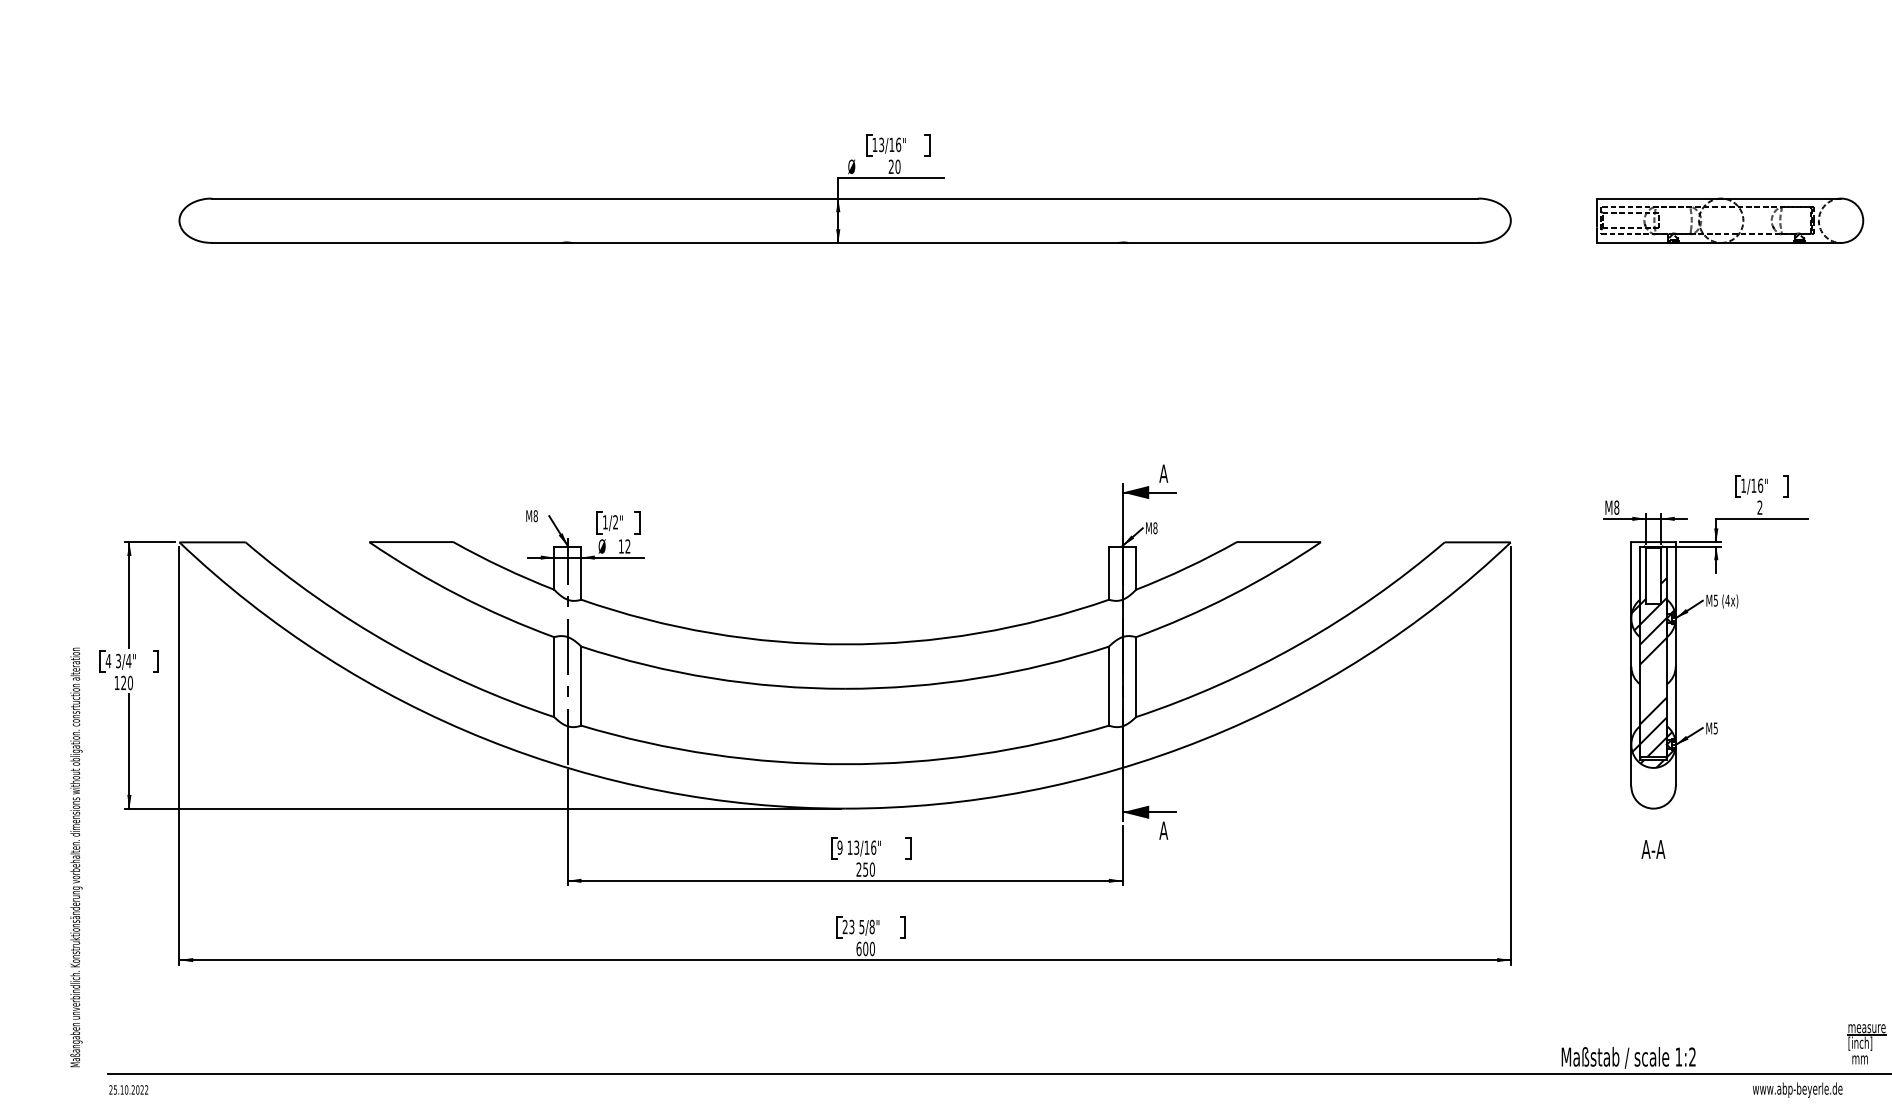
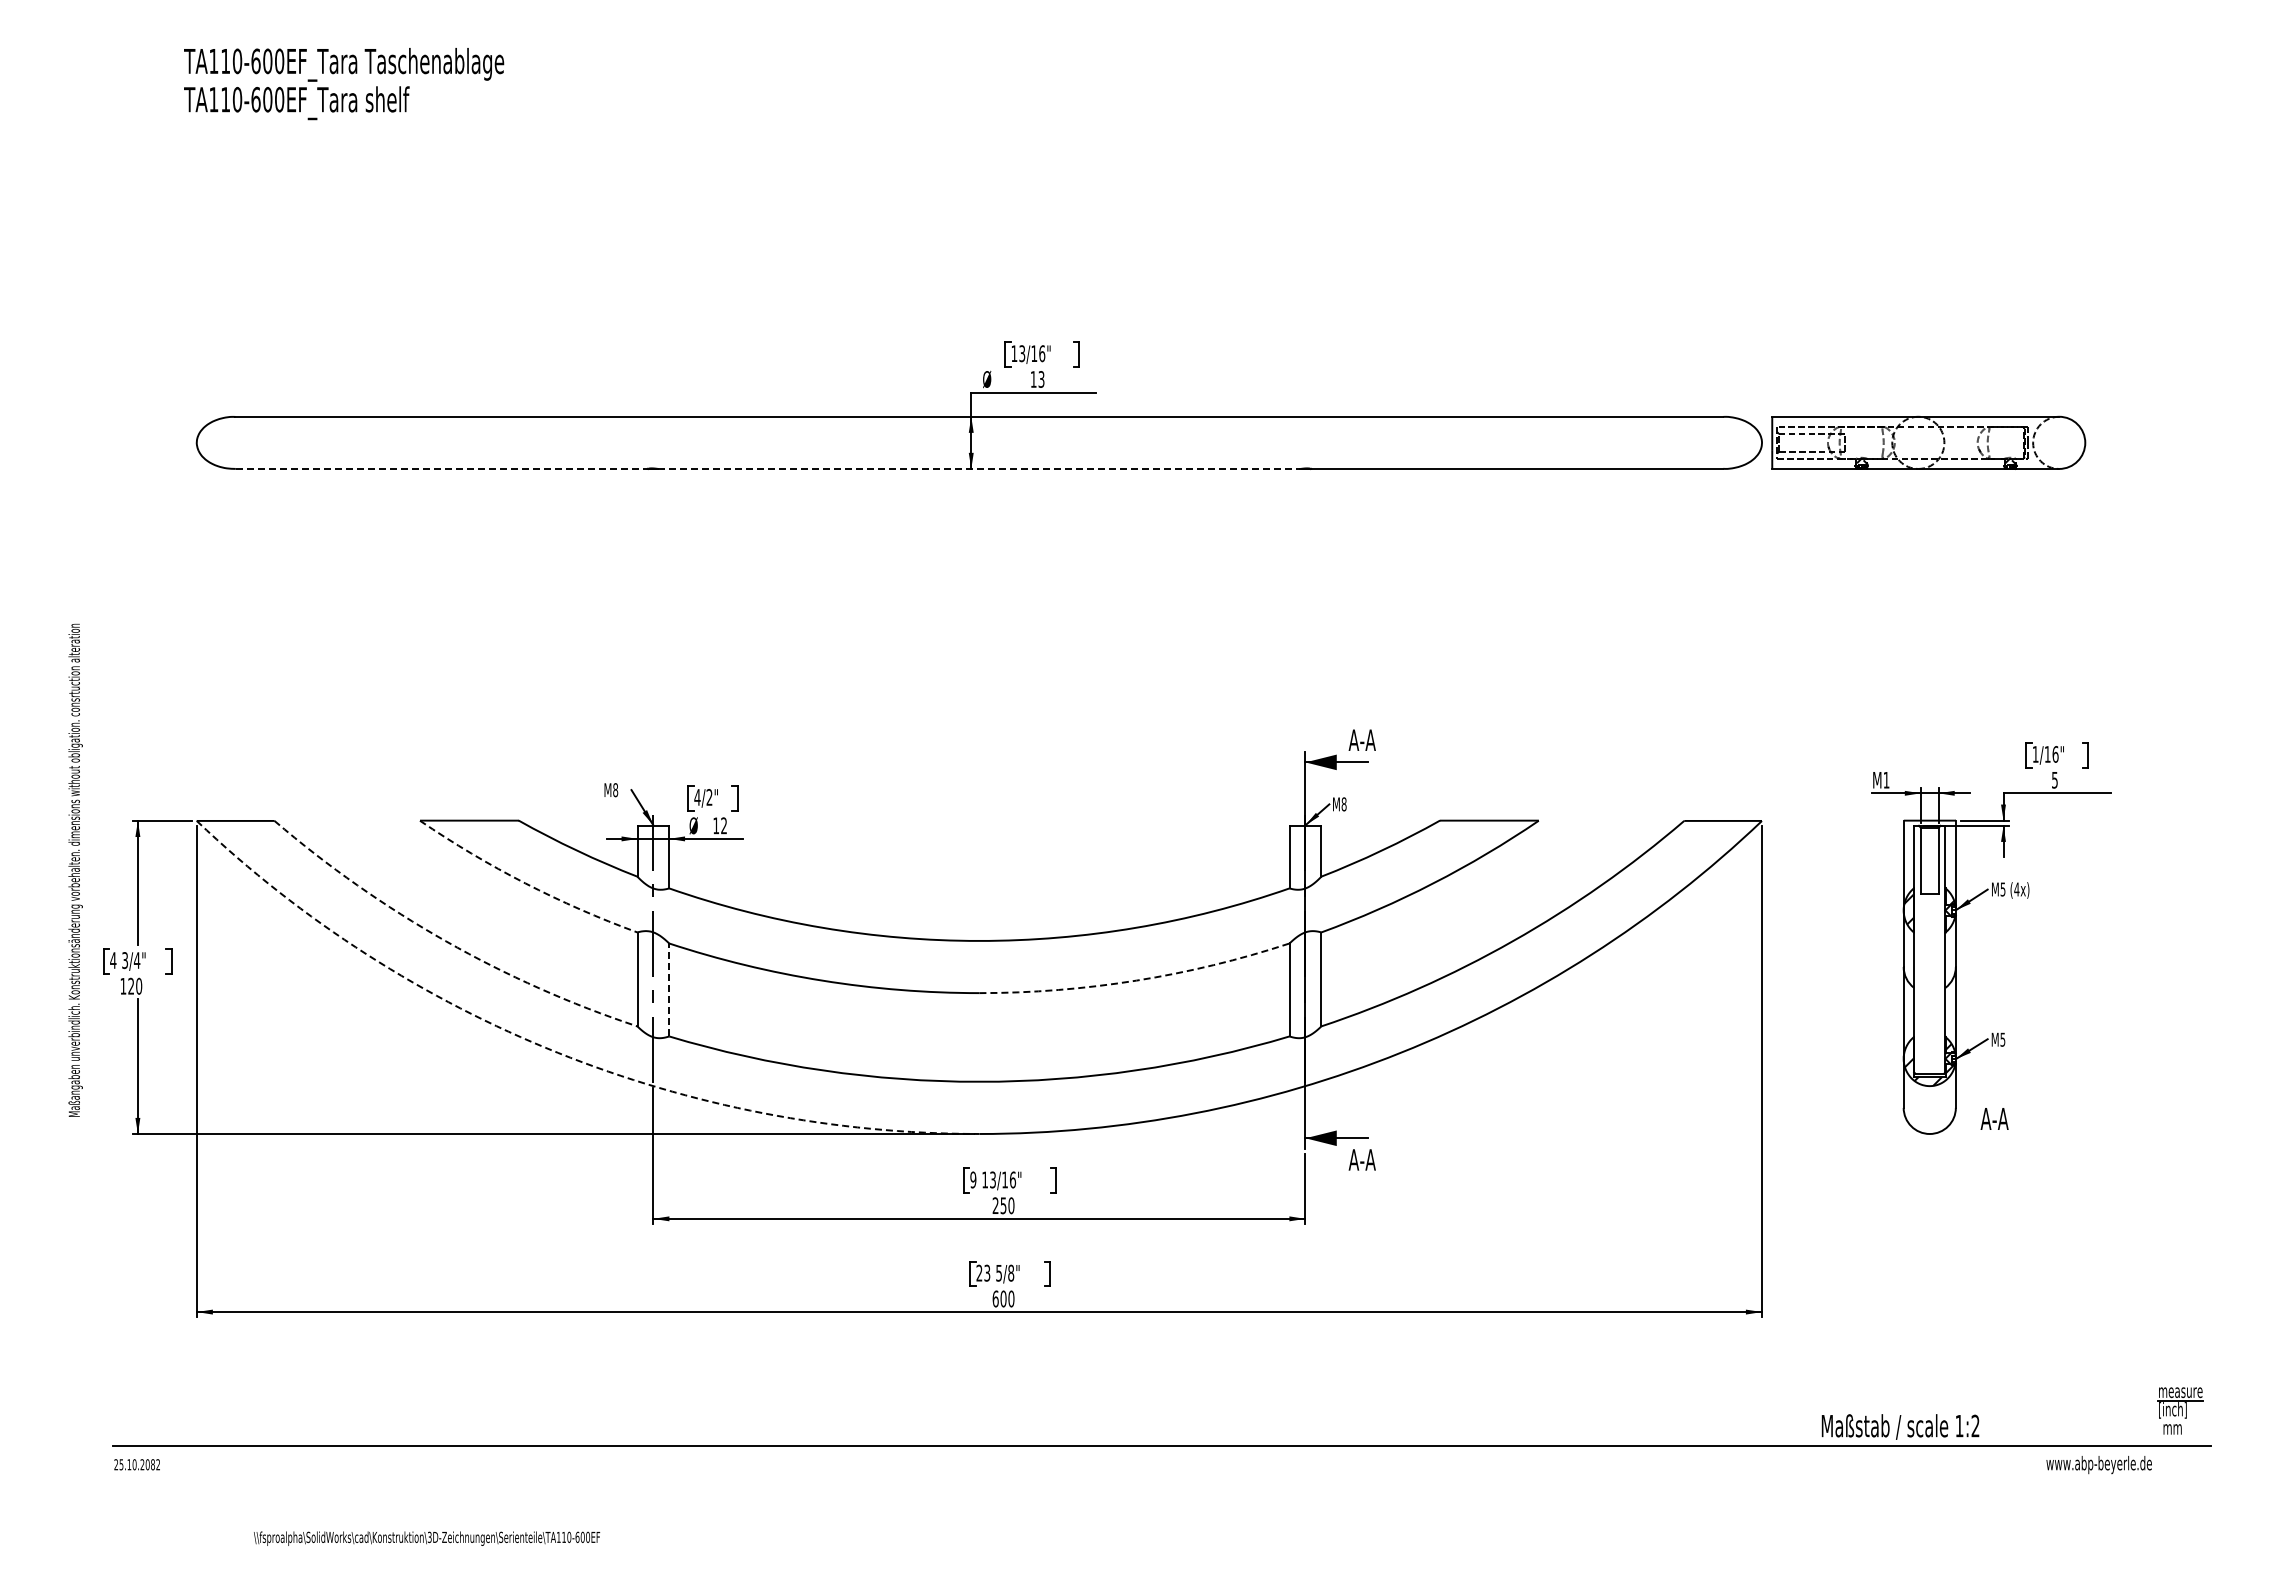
text: (894, 166) -> (1037, 379), 20 -> 13
part: (1729, 220) -> (1928, 442), moved
line: (388, 242) -> (442, 468), solid -> dashed
line: (845, 242) -> (979, 468), solid -> dashed
text: (1175, 473) -> (1367, 739), A -> A-A
text: (1616, 507) -> (1886, 779), M8 -> M1
text: (1759, 507) -> (2054, 779), 2 -> 5
text: (605, 522) -> (697, 797), 1/2" -> 4/2"
arc: (459, 595) -> (525, 883), solid -> dashed
arc: (391, 644) -> (445, 941), solid -> dashed
hatch: (1653, 667) -> (1929, 967), removed
arc: (978, 678) -> (1136, 980), solid -> dashed
line: (580, 685) -> (668, 989), solid -> dashed
arc: (486, 739) -> (557, 1052), solid -> dashed
text: (1175, 830) -> (1367, 1159), A -> A-A
text: (1653, 849) -> (1994, 1118), moved
text: (76, 856) -> (75, 869), moved
text: (141, 1089) -> (152, 1464), 25.10.2022 -> 25.10.2082

